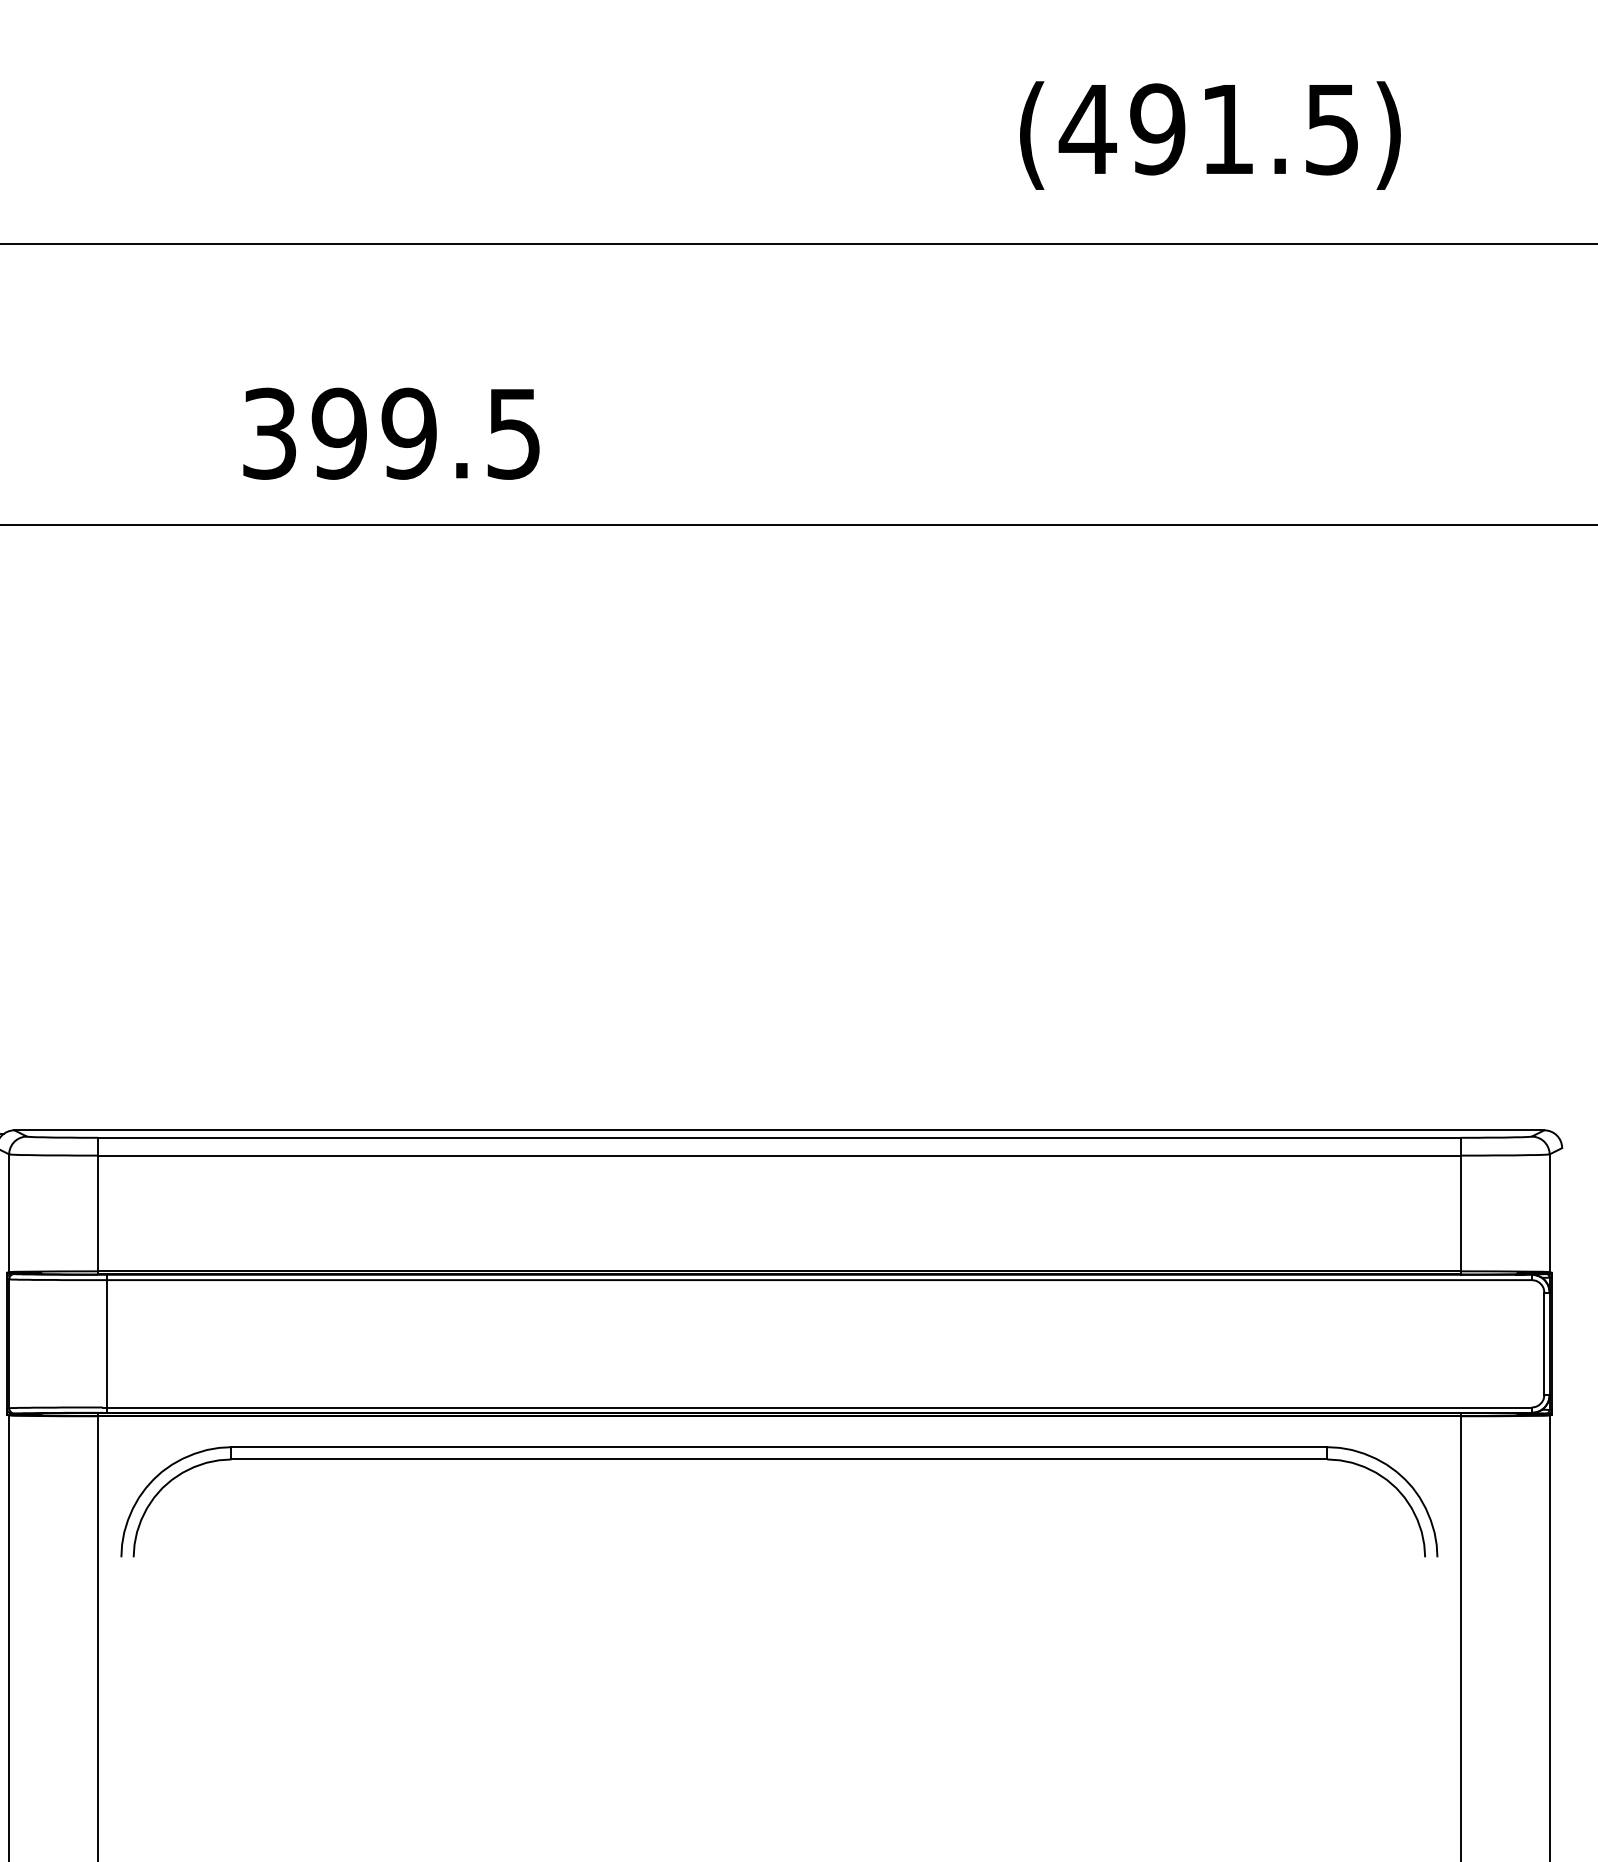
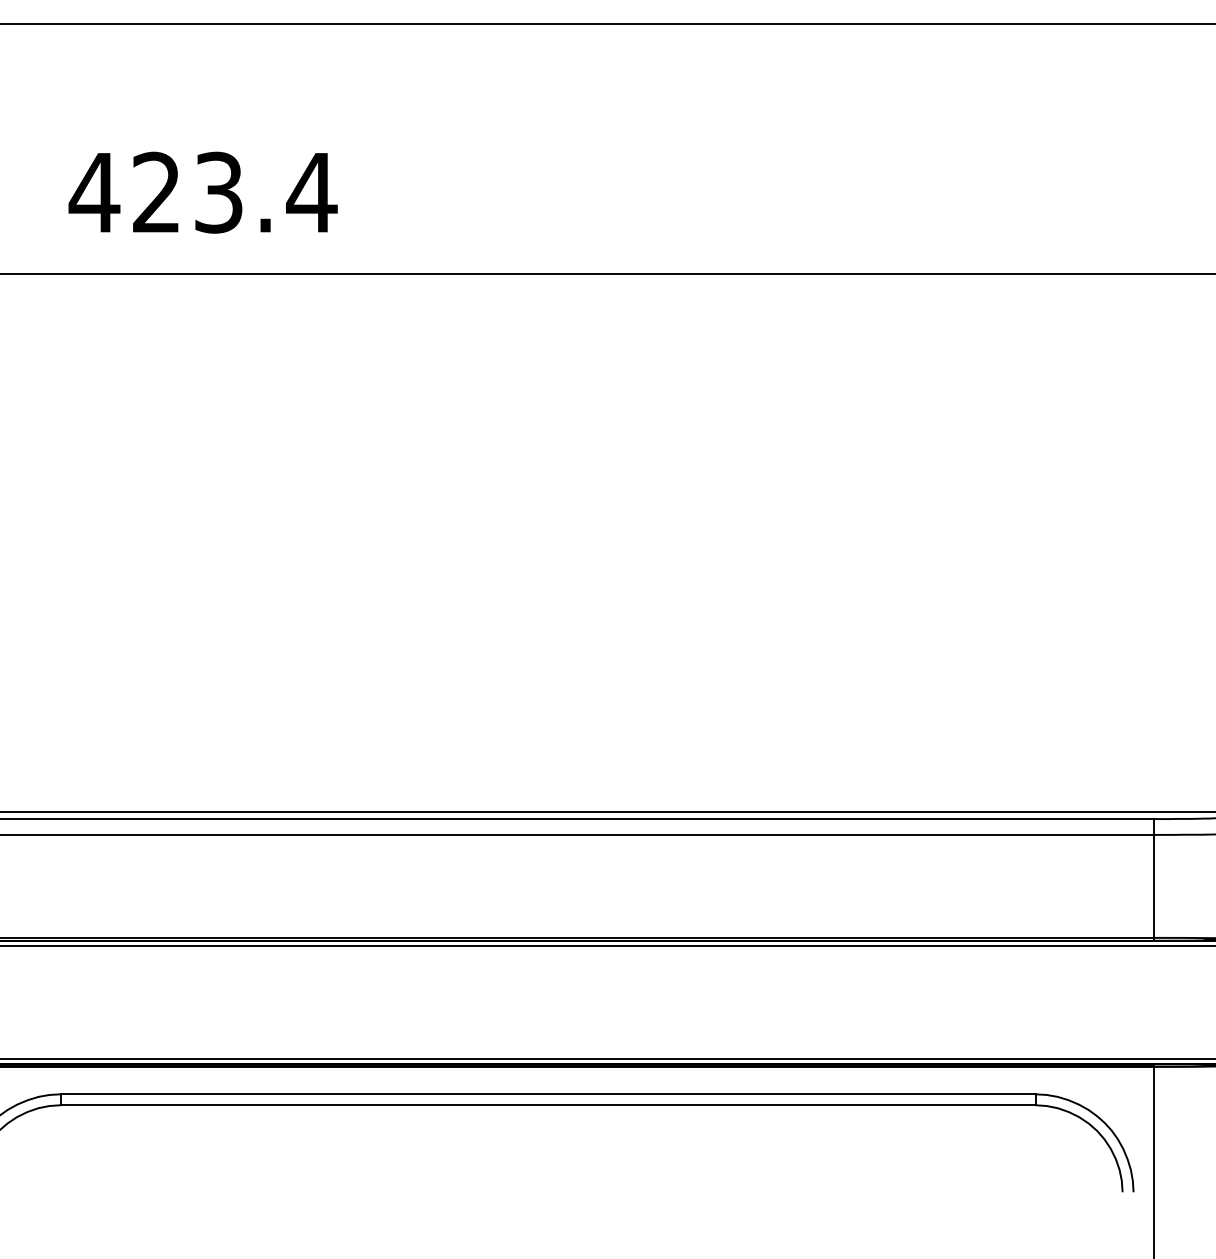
text: (391, 433) -> (202, 192), 399.5 -> 423.4

